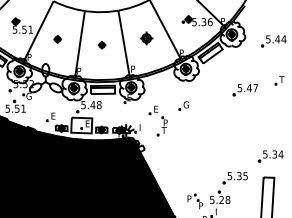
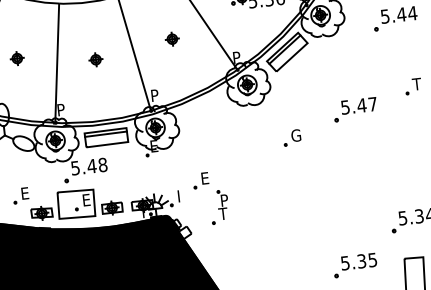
part: (146, 38) -> (172, 39), size x0.62
part: (183, 105) -> (291, 137), moved
part: (157, 120) -> (209, 197), moved

